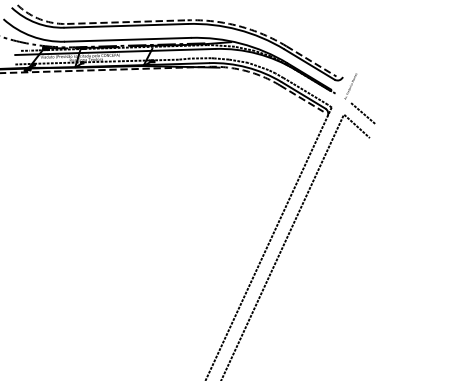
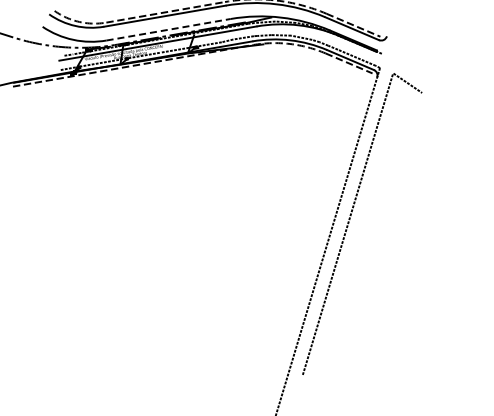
line: (127, 39) -> (168, 29), solid -> dashed
part: (355, 105) -> (403, 62), removed

